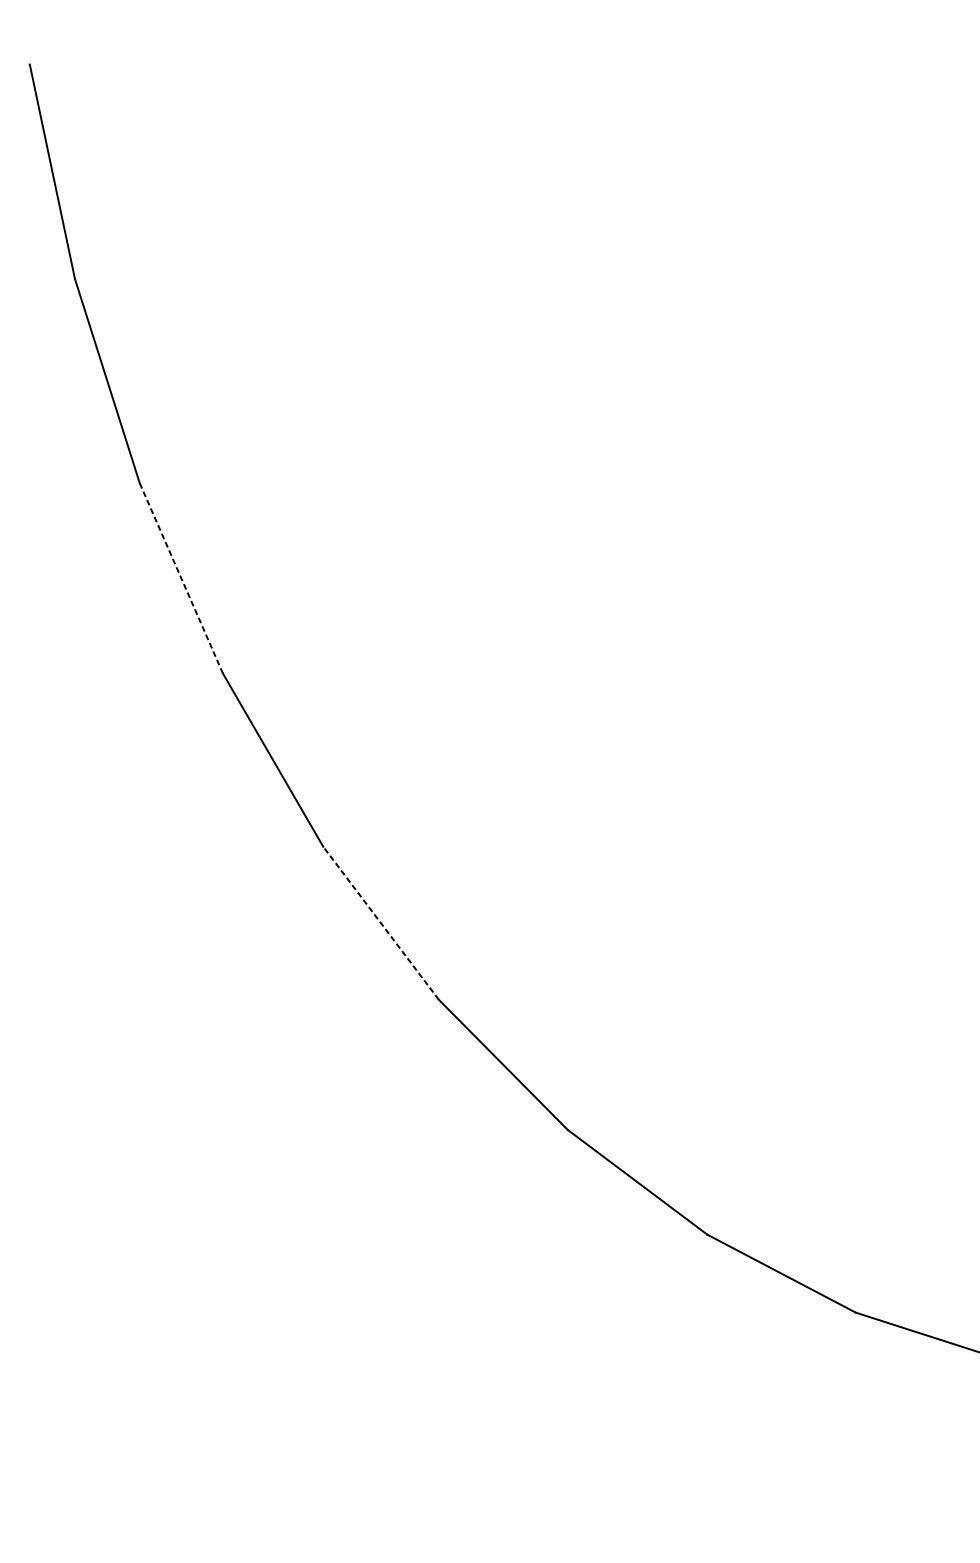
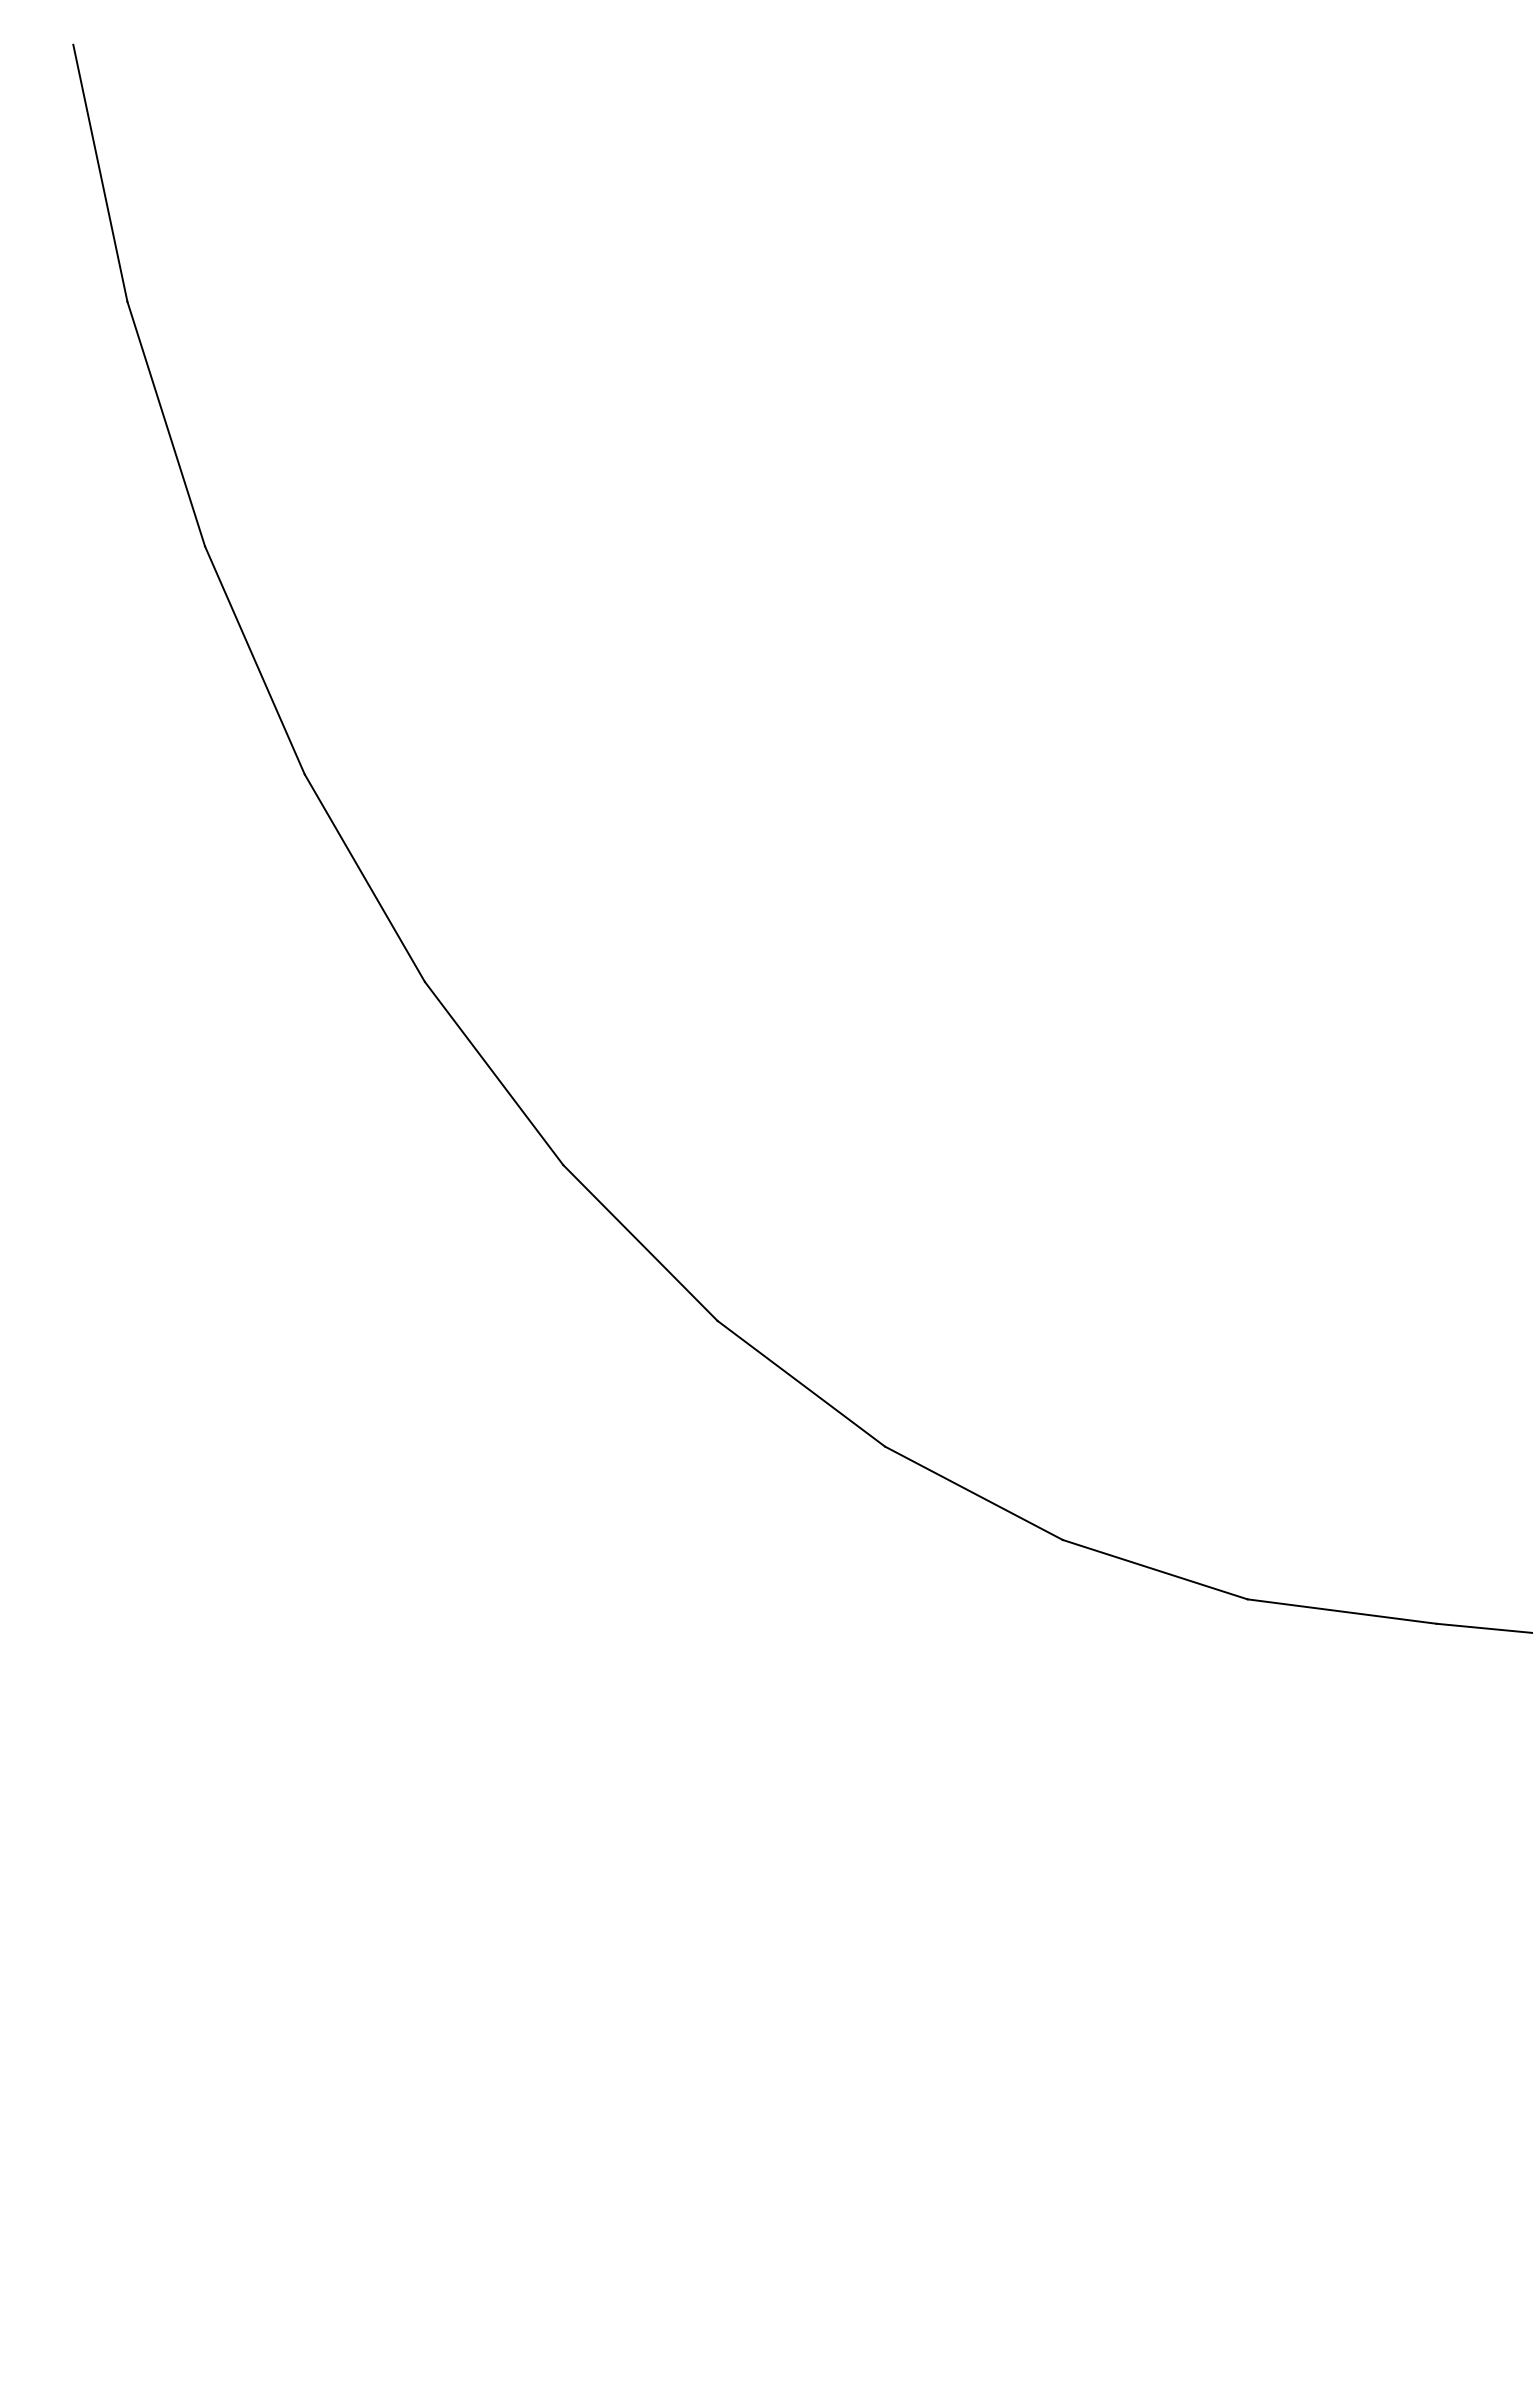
line: (181, 577) -> (254, 659), dashed -> solid
line: (381, 923) -> (494, 1073), dashed -> solid

